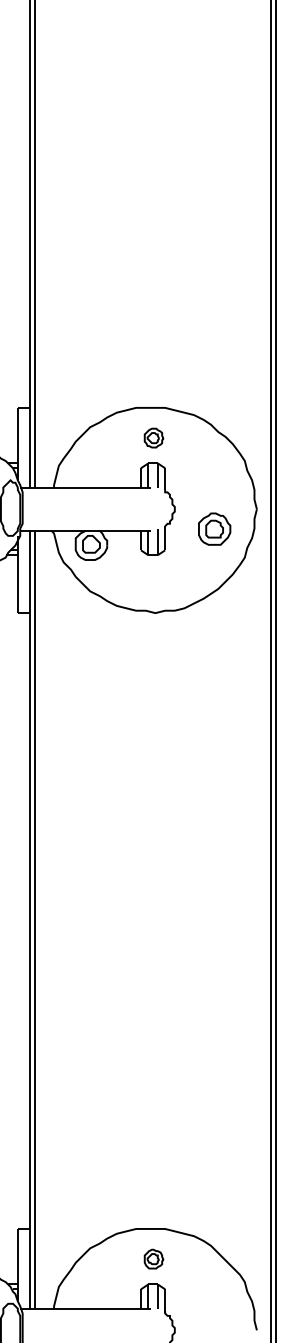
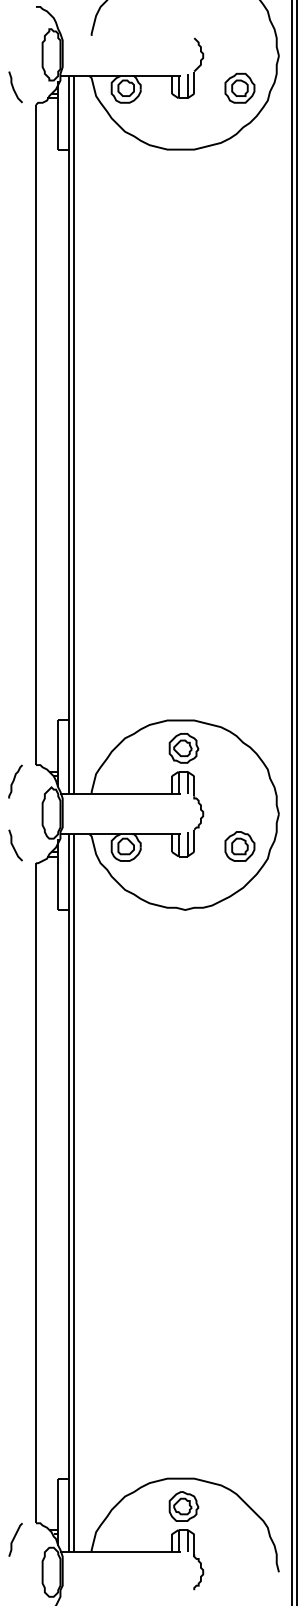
part: (153, 438) -> (183, 748), size x1.67
part: (214, 529) -> (239, 846), moved
part: (153, 1259) -> (183, 1506), size x1.67

